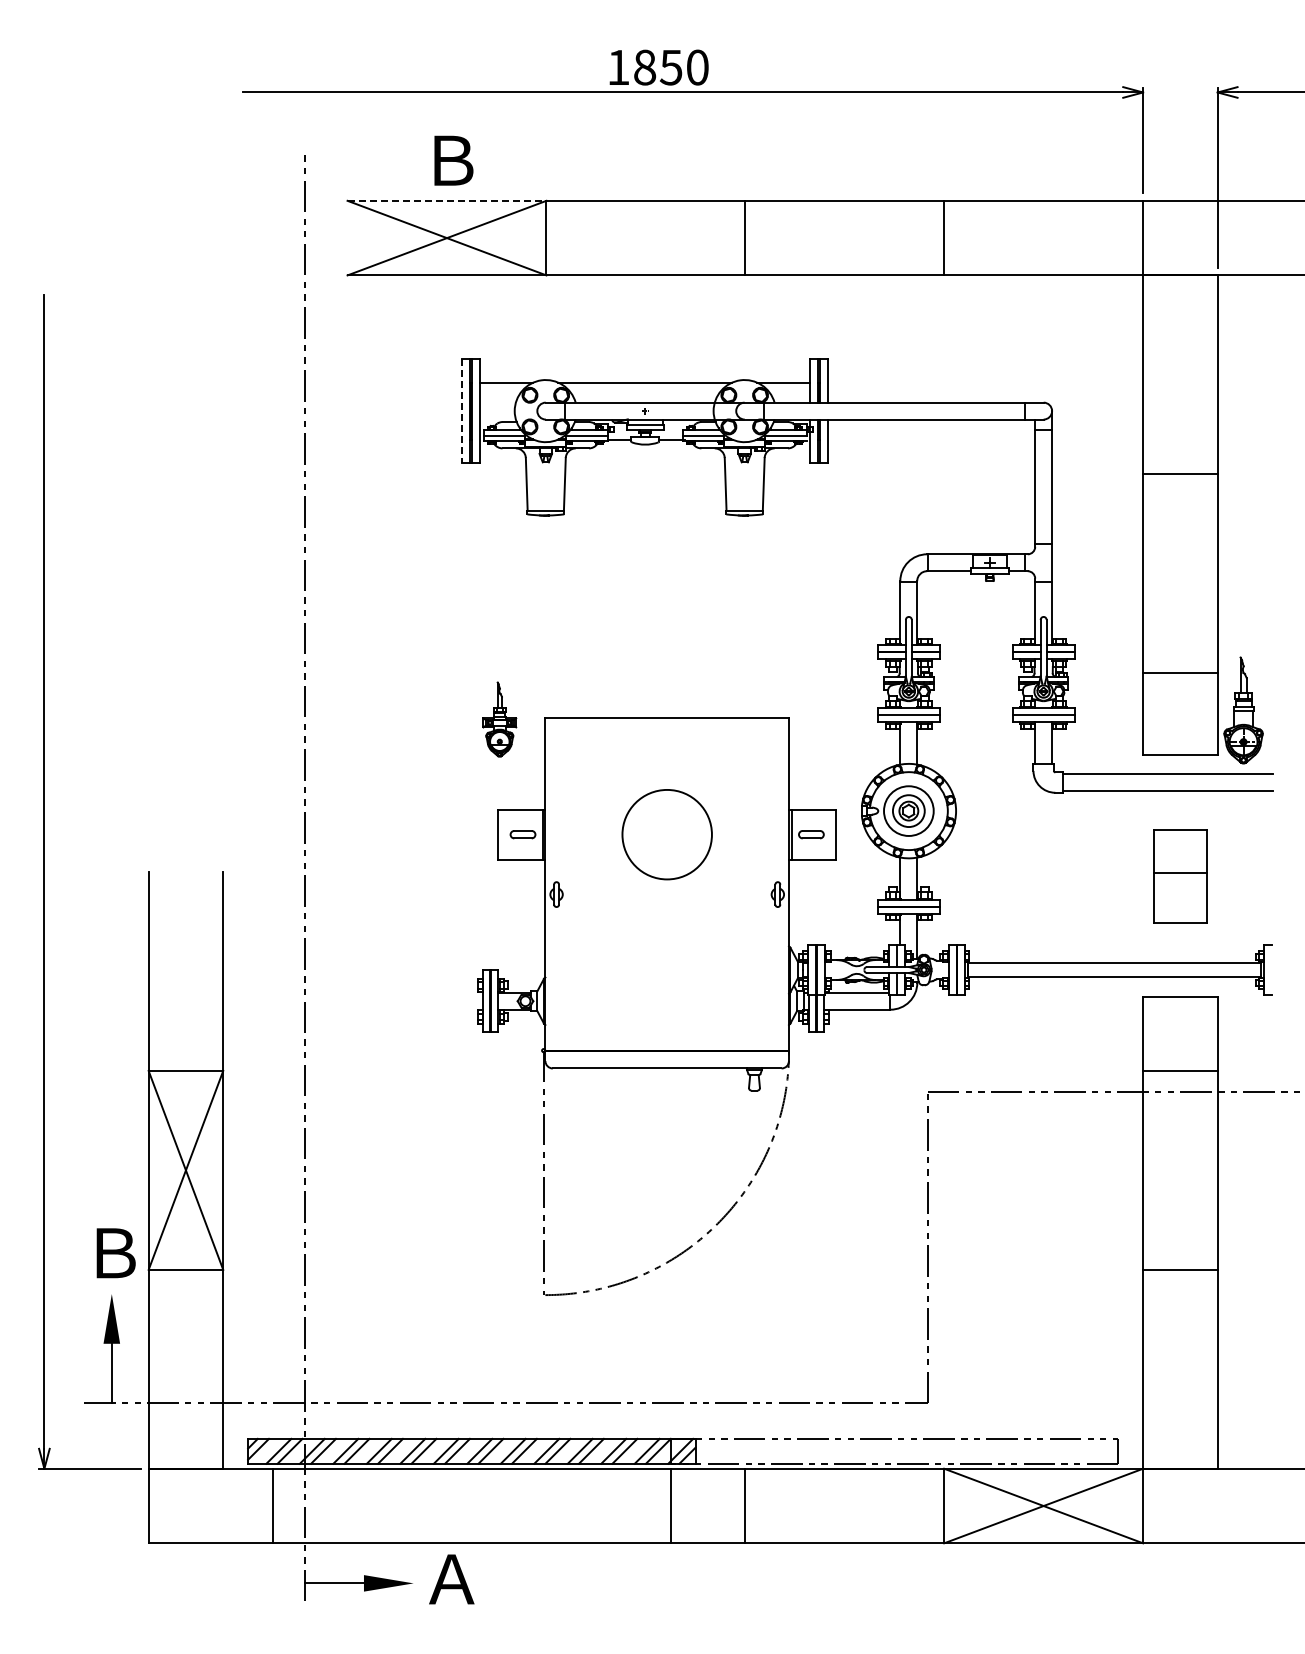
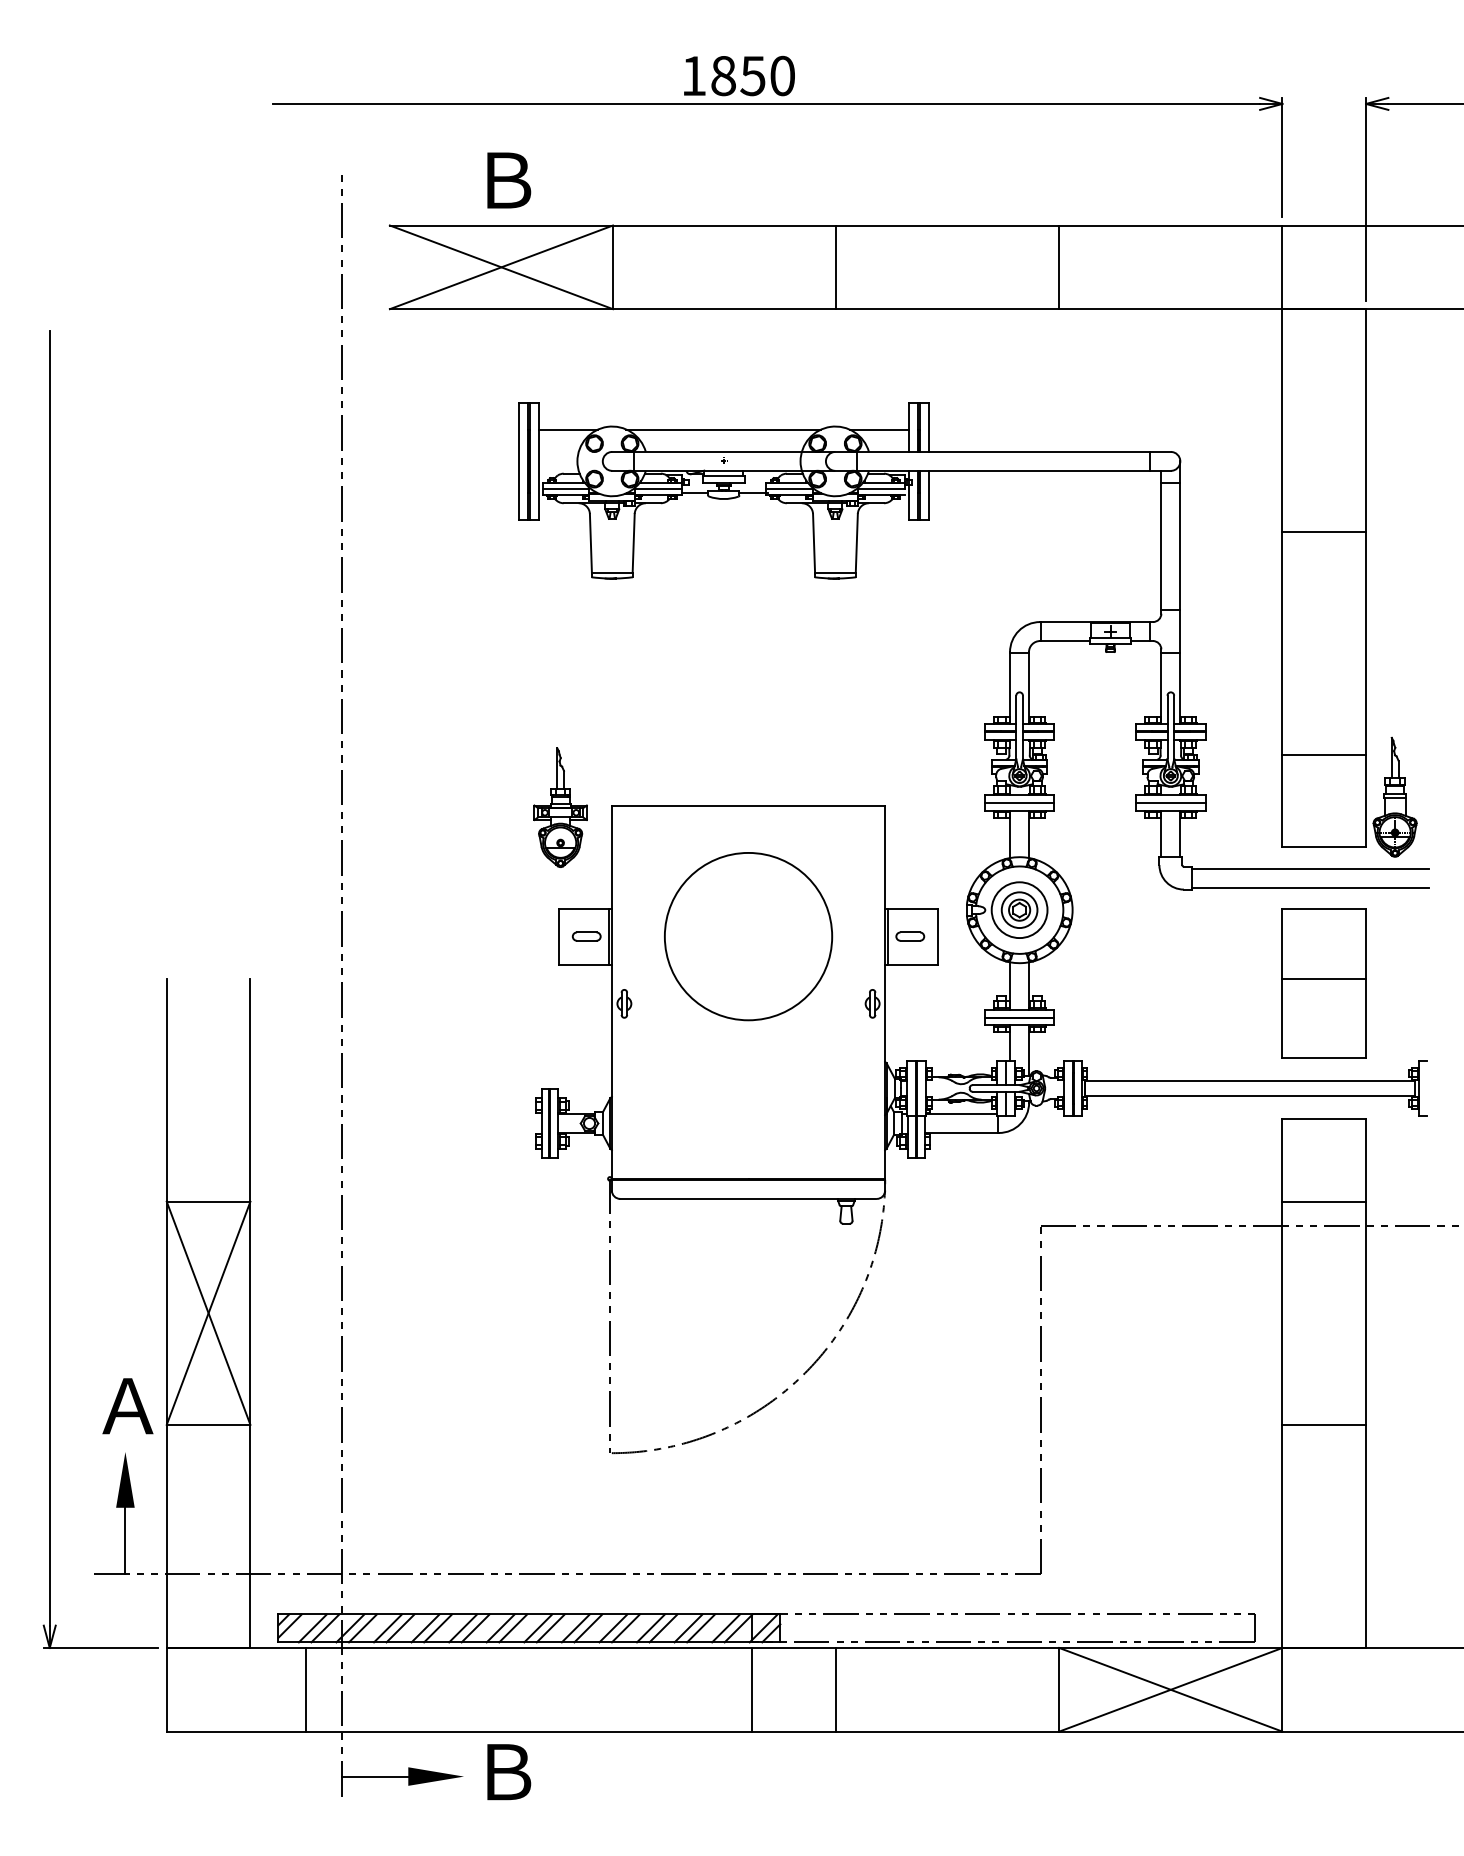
line: (447, 200) -> (502, 225), dashed -> solid
line: (462, 411) -> (518, 461), dashed -> solid
part: (499, 719) -> (560, 807), size x1.43
circle: (666, 834) -> (747, 936), size x1.67
part: (1180, 876) -> (1324, 983), size x1.43
text: (113, 1253) -> (127, 1406), Ｂ -> Ａ
text: (451, 1579) -> (506, 1772), Ａ -> Ｂ

